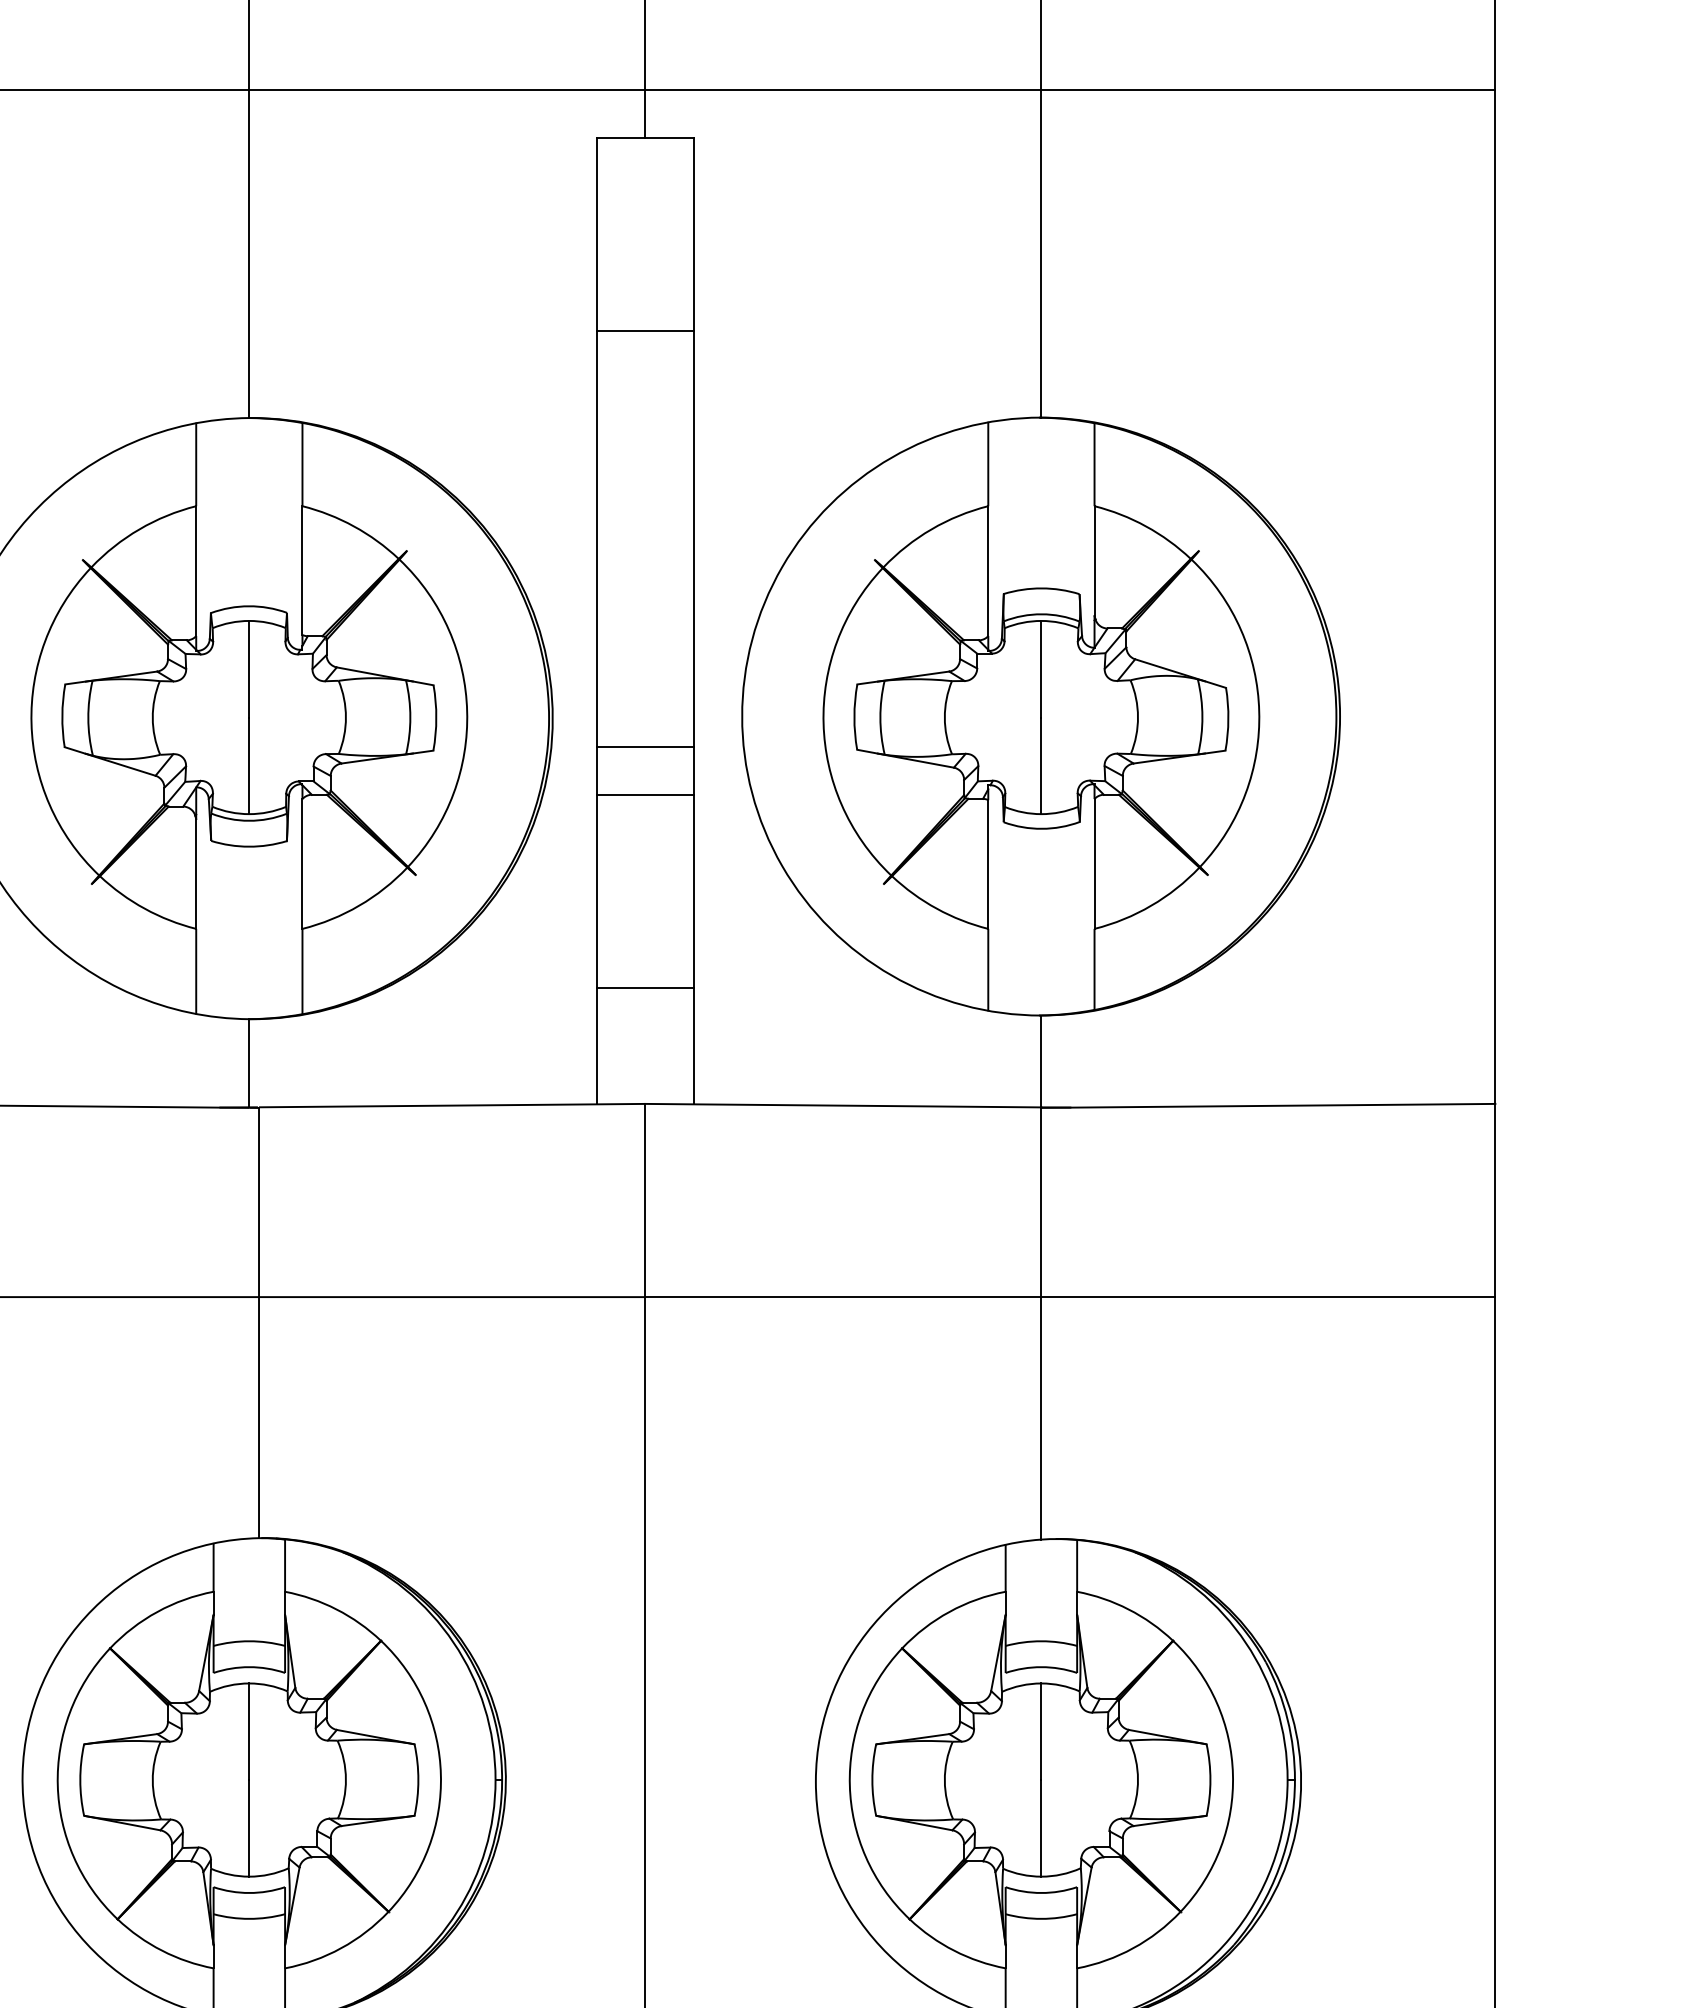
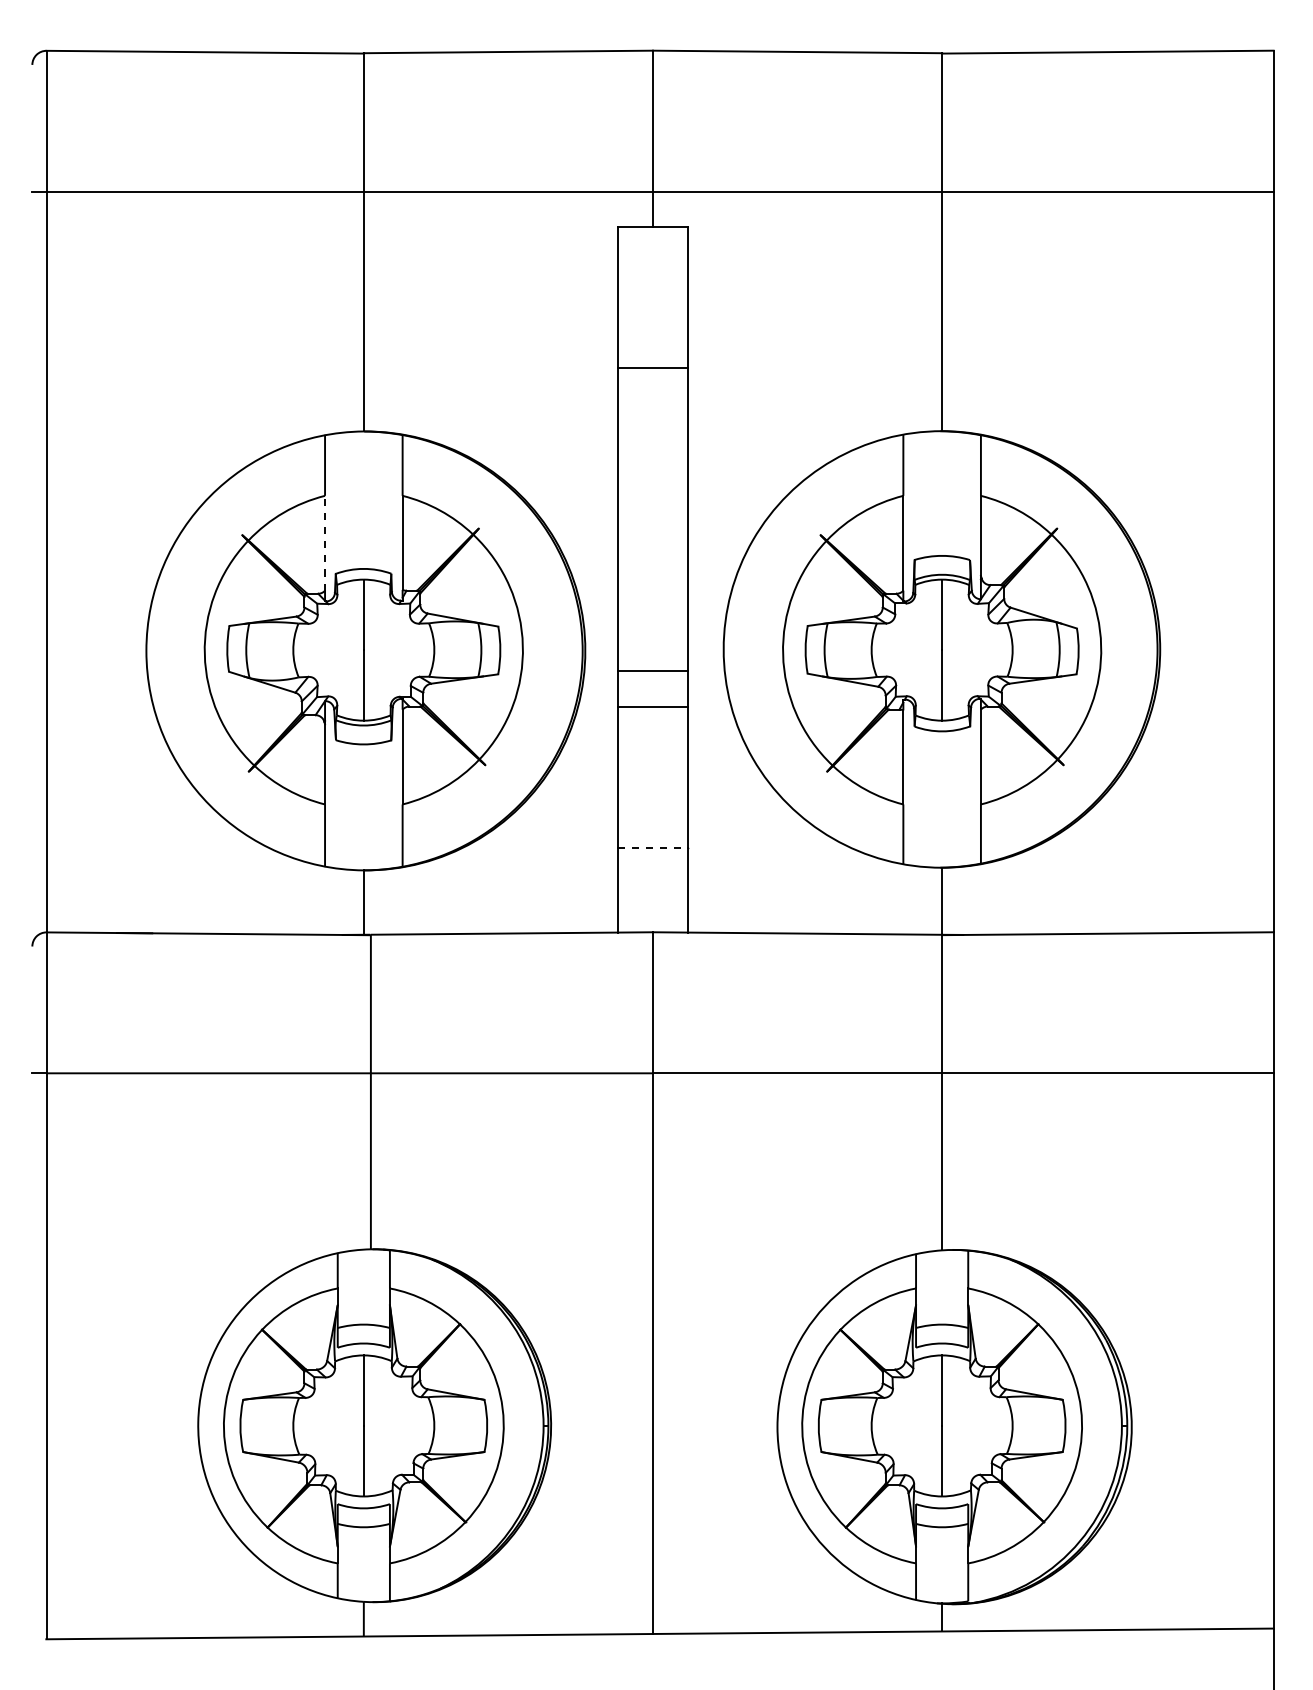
line: (196, 570) -> (325, 542), solid -> dashed
line: (646, 987) -> (653, 847), solid -> dashed

